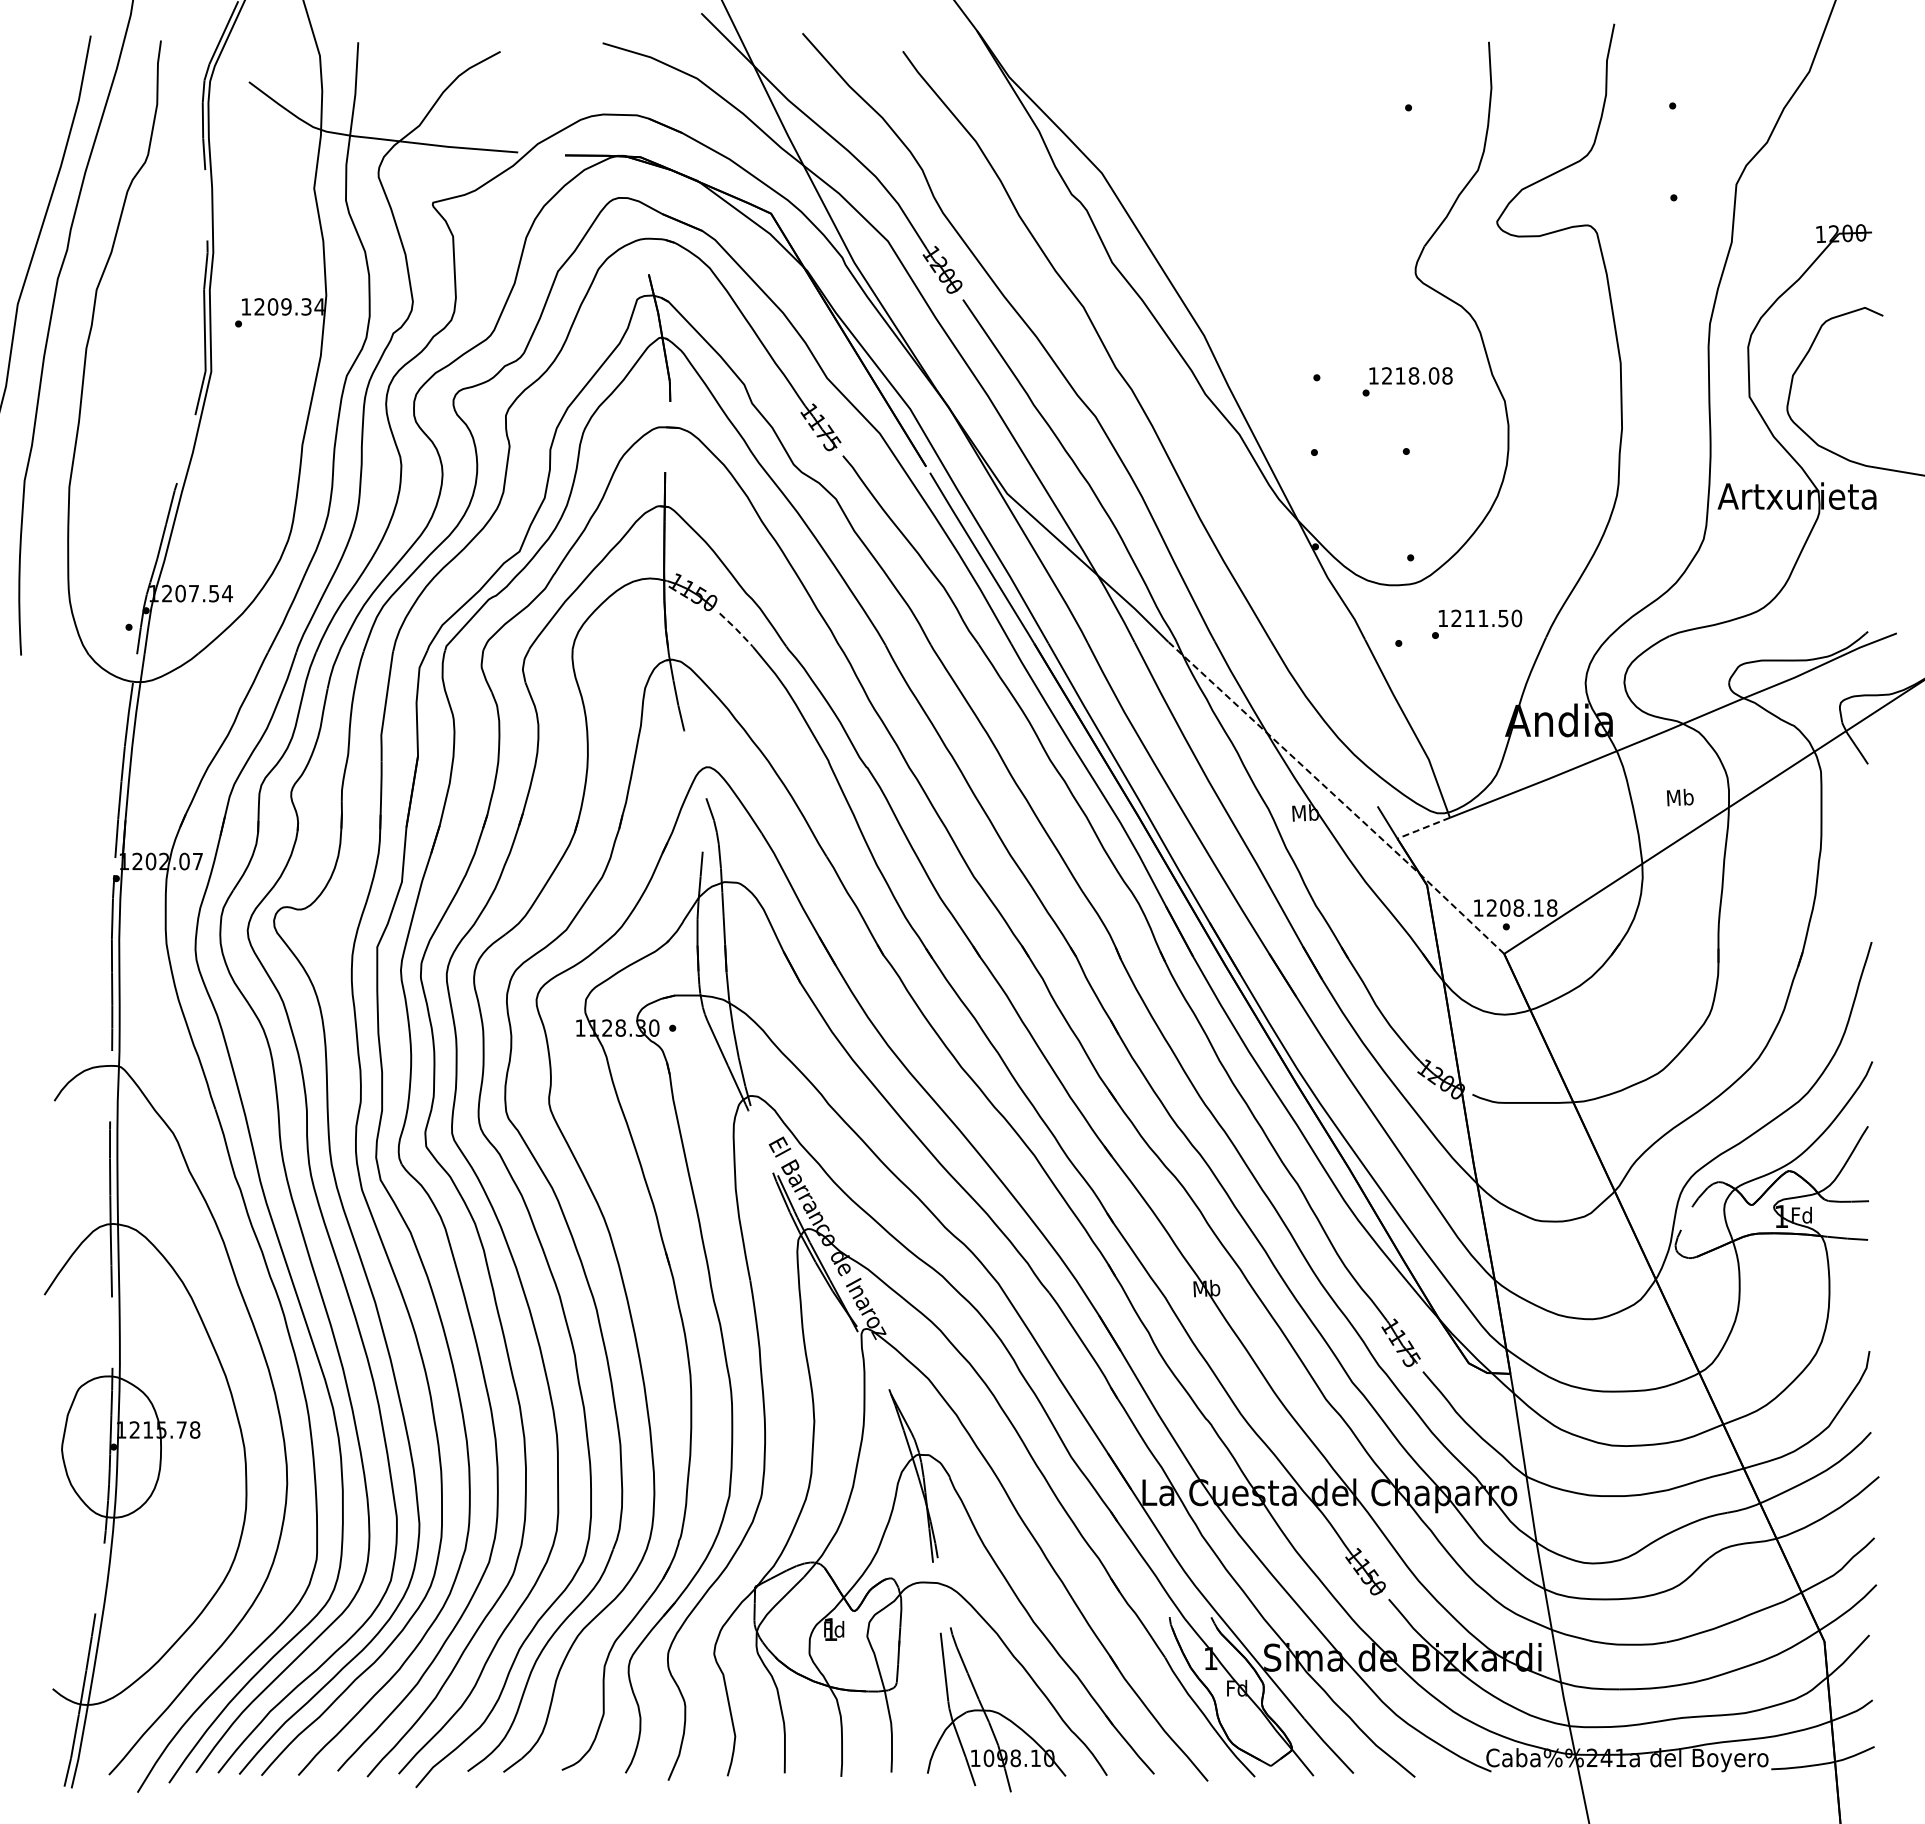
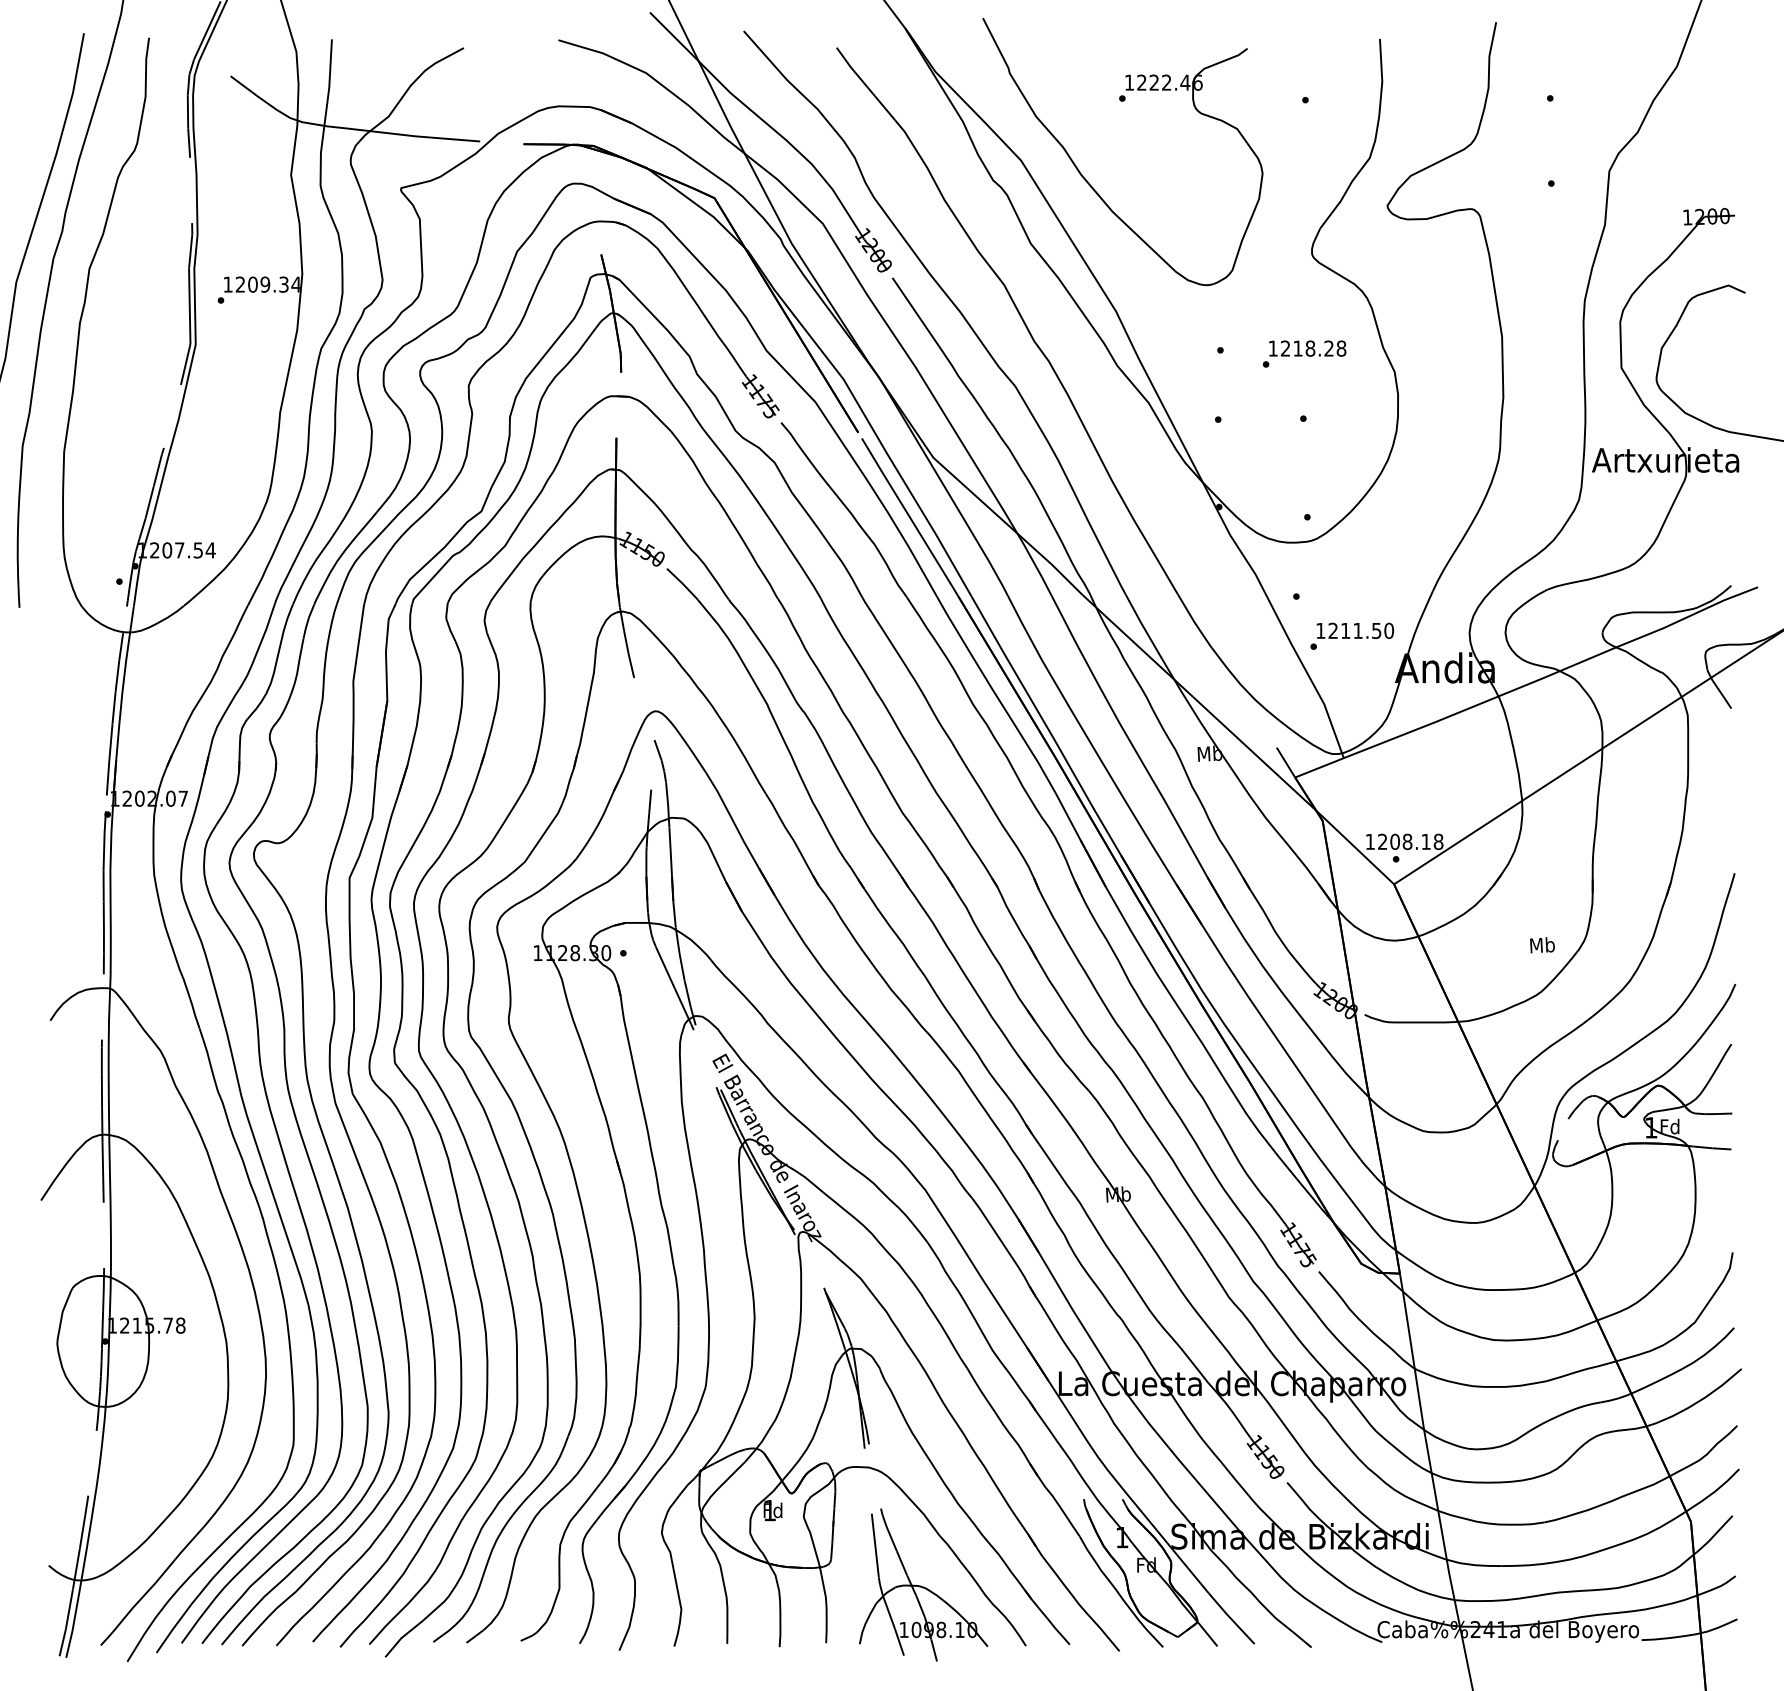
part: (1173, 194) -> (1087, 180), added
text: (1433, 375) -> (1328, 348), 1218.08 -> 1218.28
text: (1477, 623) -> (1352, 635), moved
line: (737, 630) -> (683, 584), dashed -> solid
line: (1337, 797) -> (1239, 739), dashed -> solid
text: (1680, 797) -> (1542, 945), moved
line: (1423, 828) -> (1319, 768), dashed -> solid

